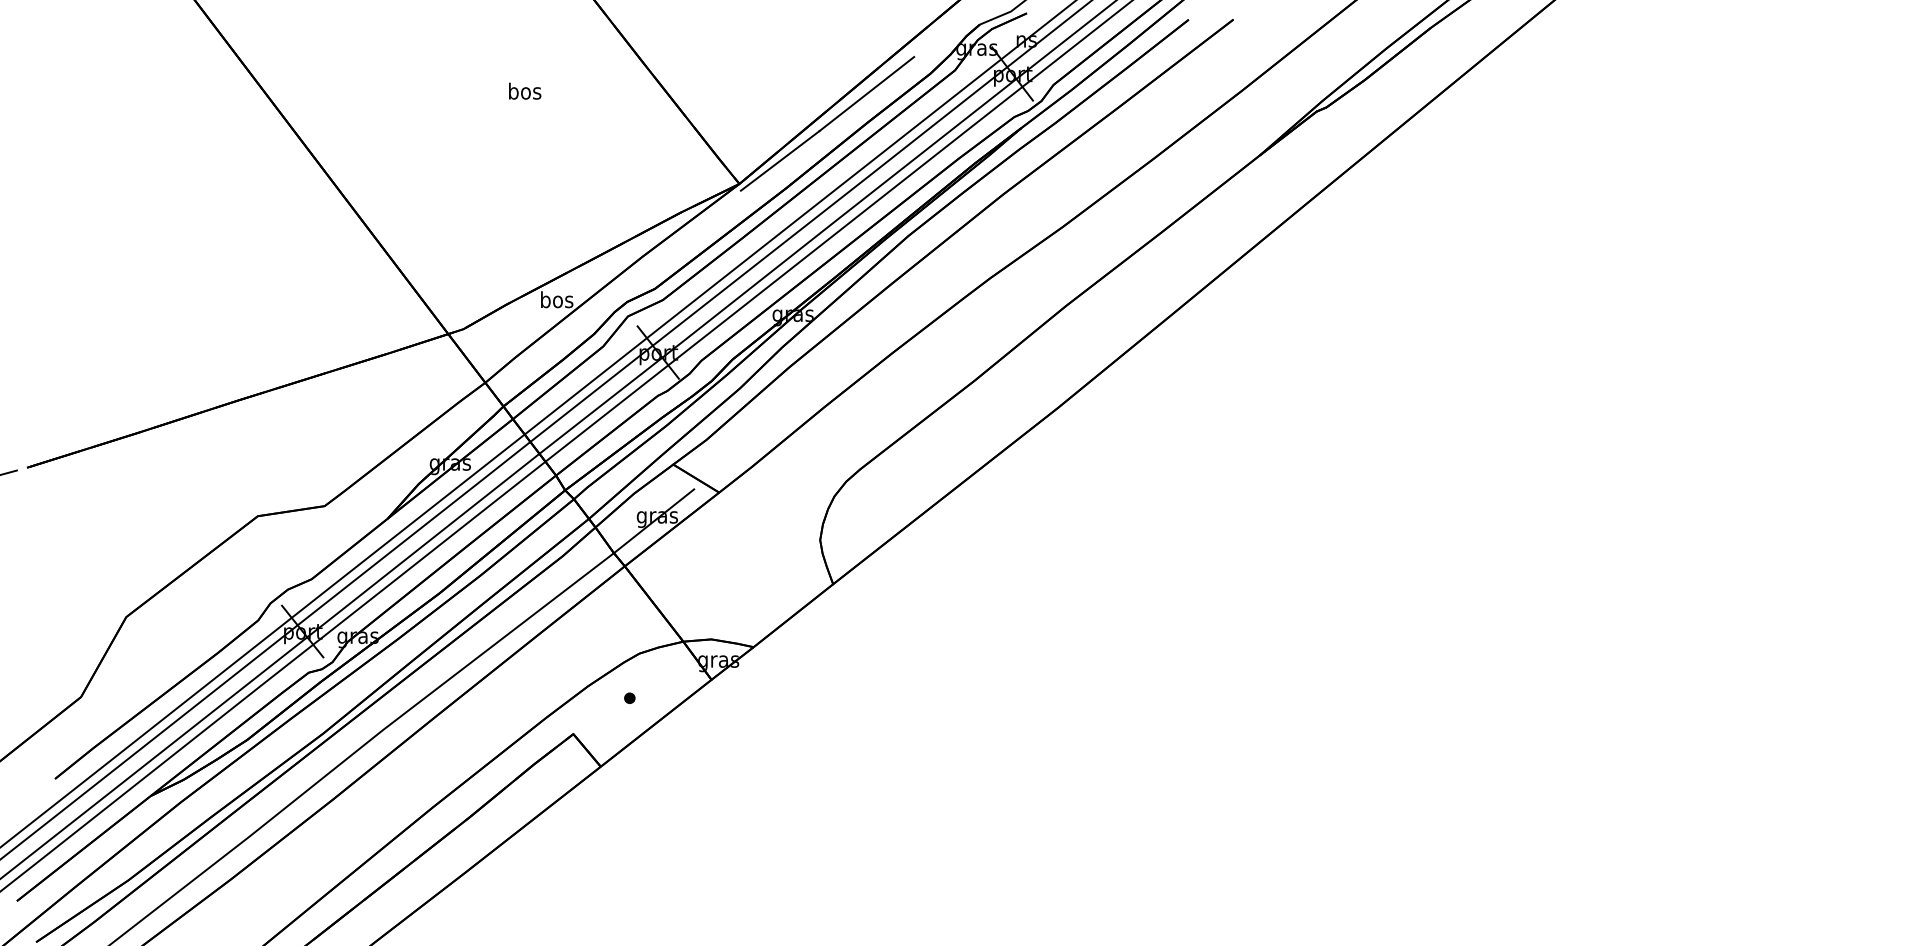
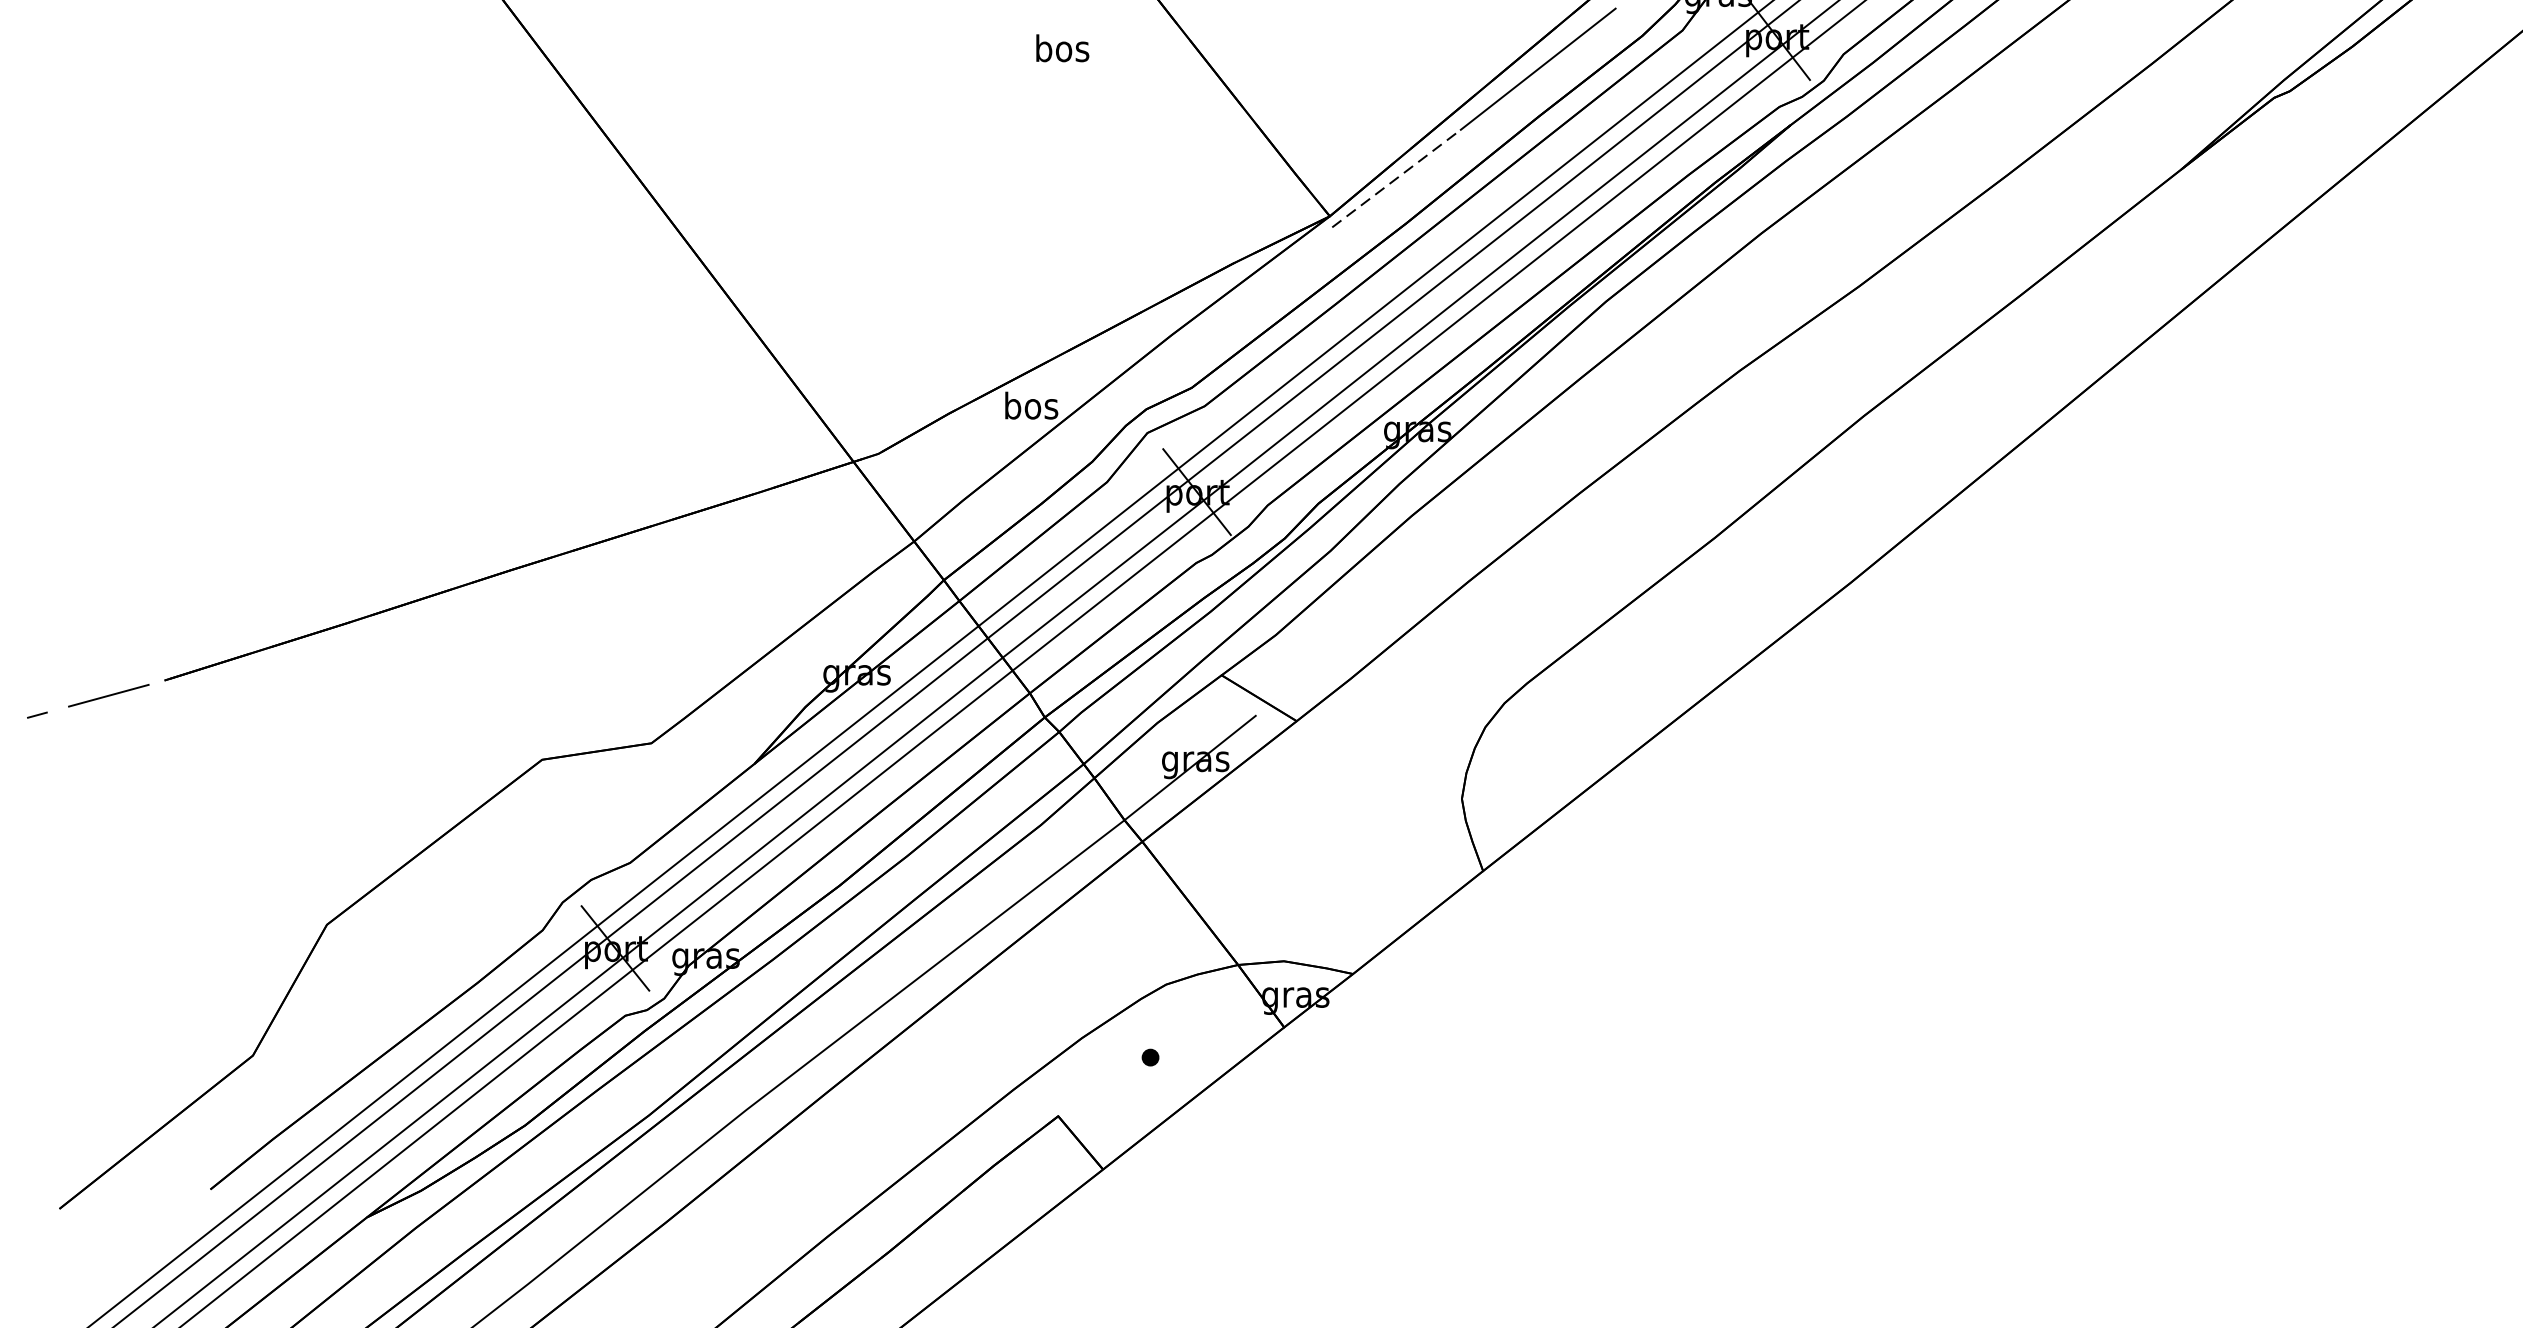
text: (525, 90) -> (1063, 47), moved
line: (780, 160) -> (1396, 177), solid -> dashed

